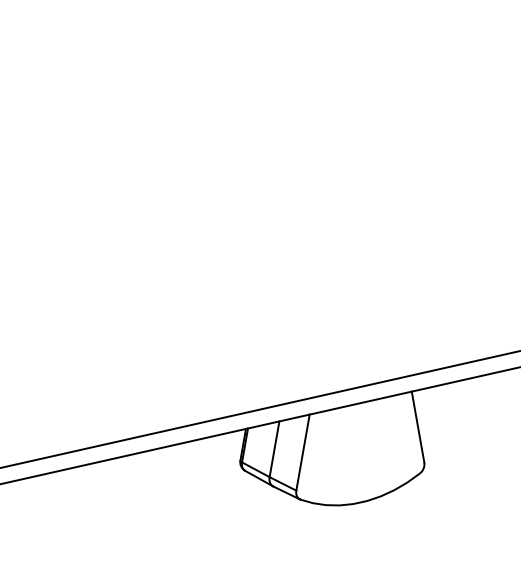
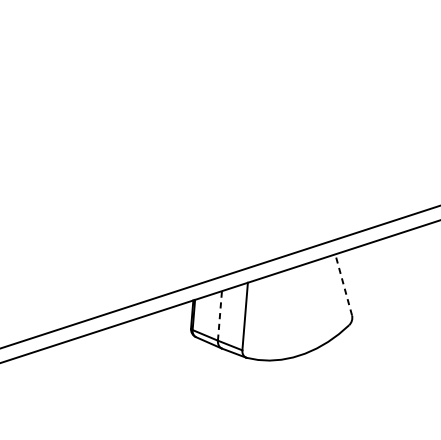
line: (417, 426) -> (343, 284), solid -> dashed
line: (274, 448) -> (219, 315), solid -> dashed

